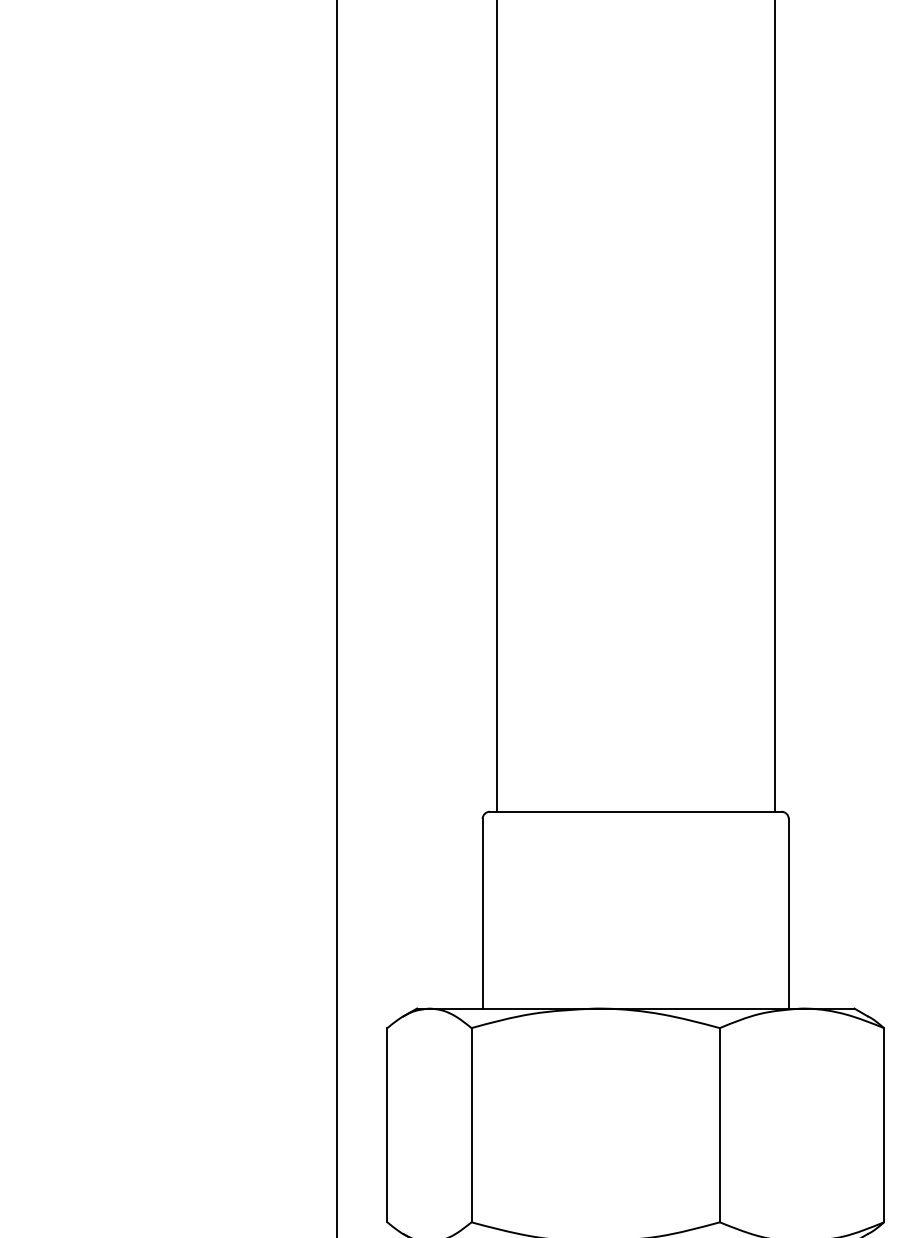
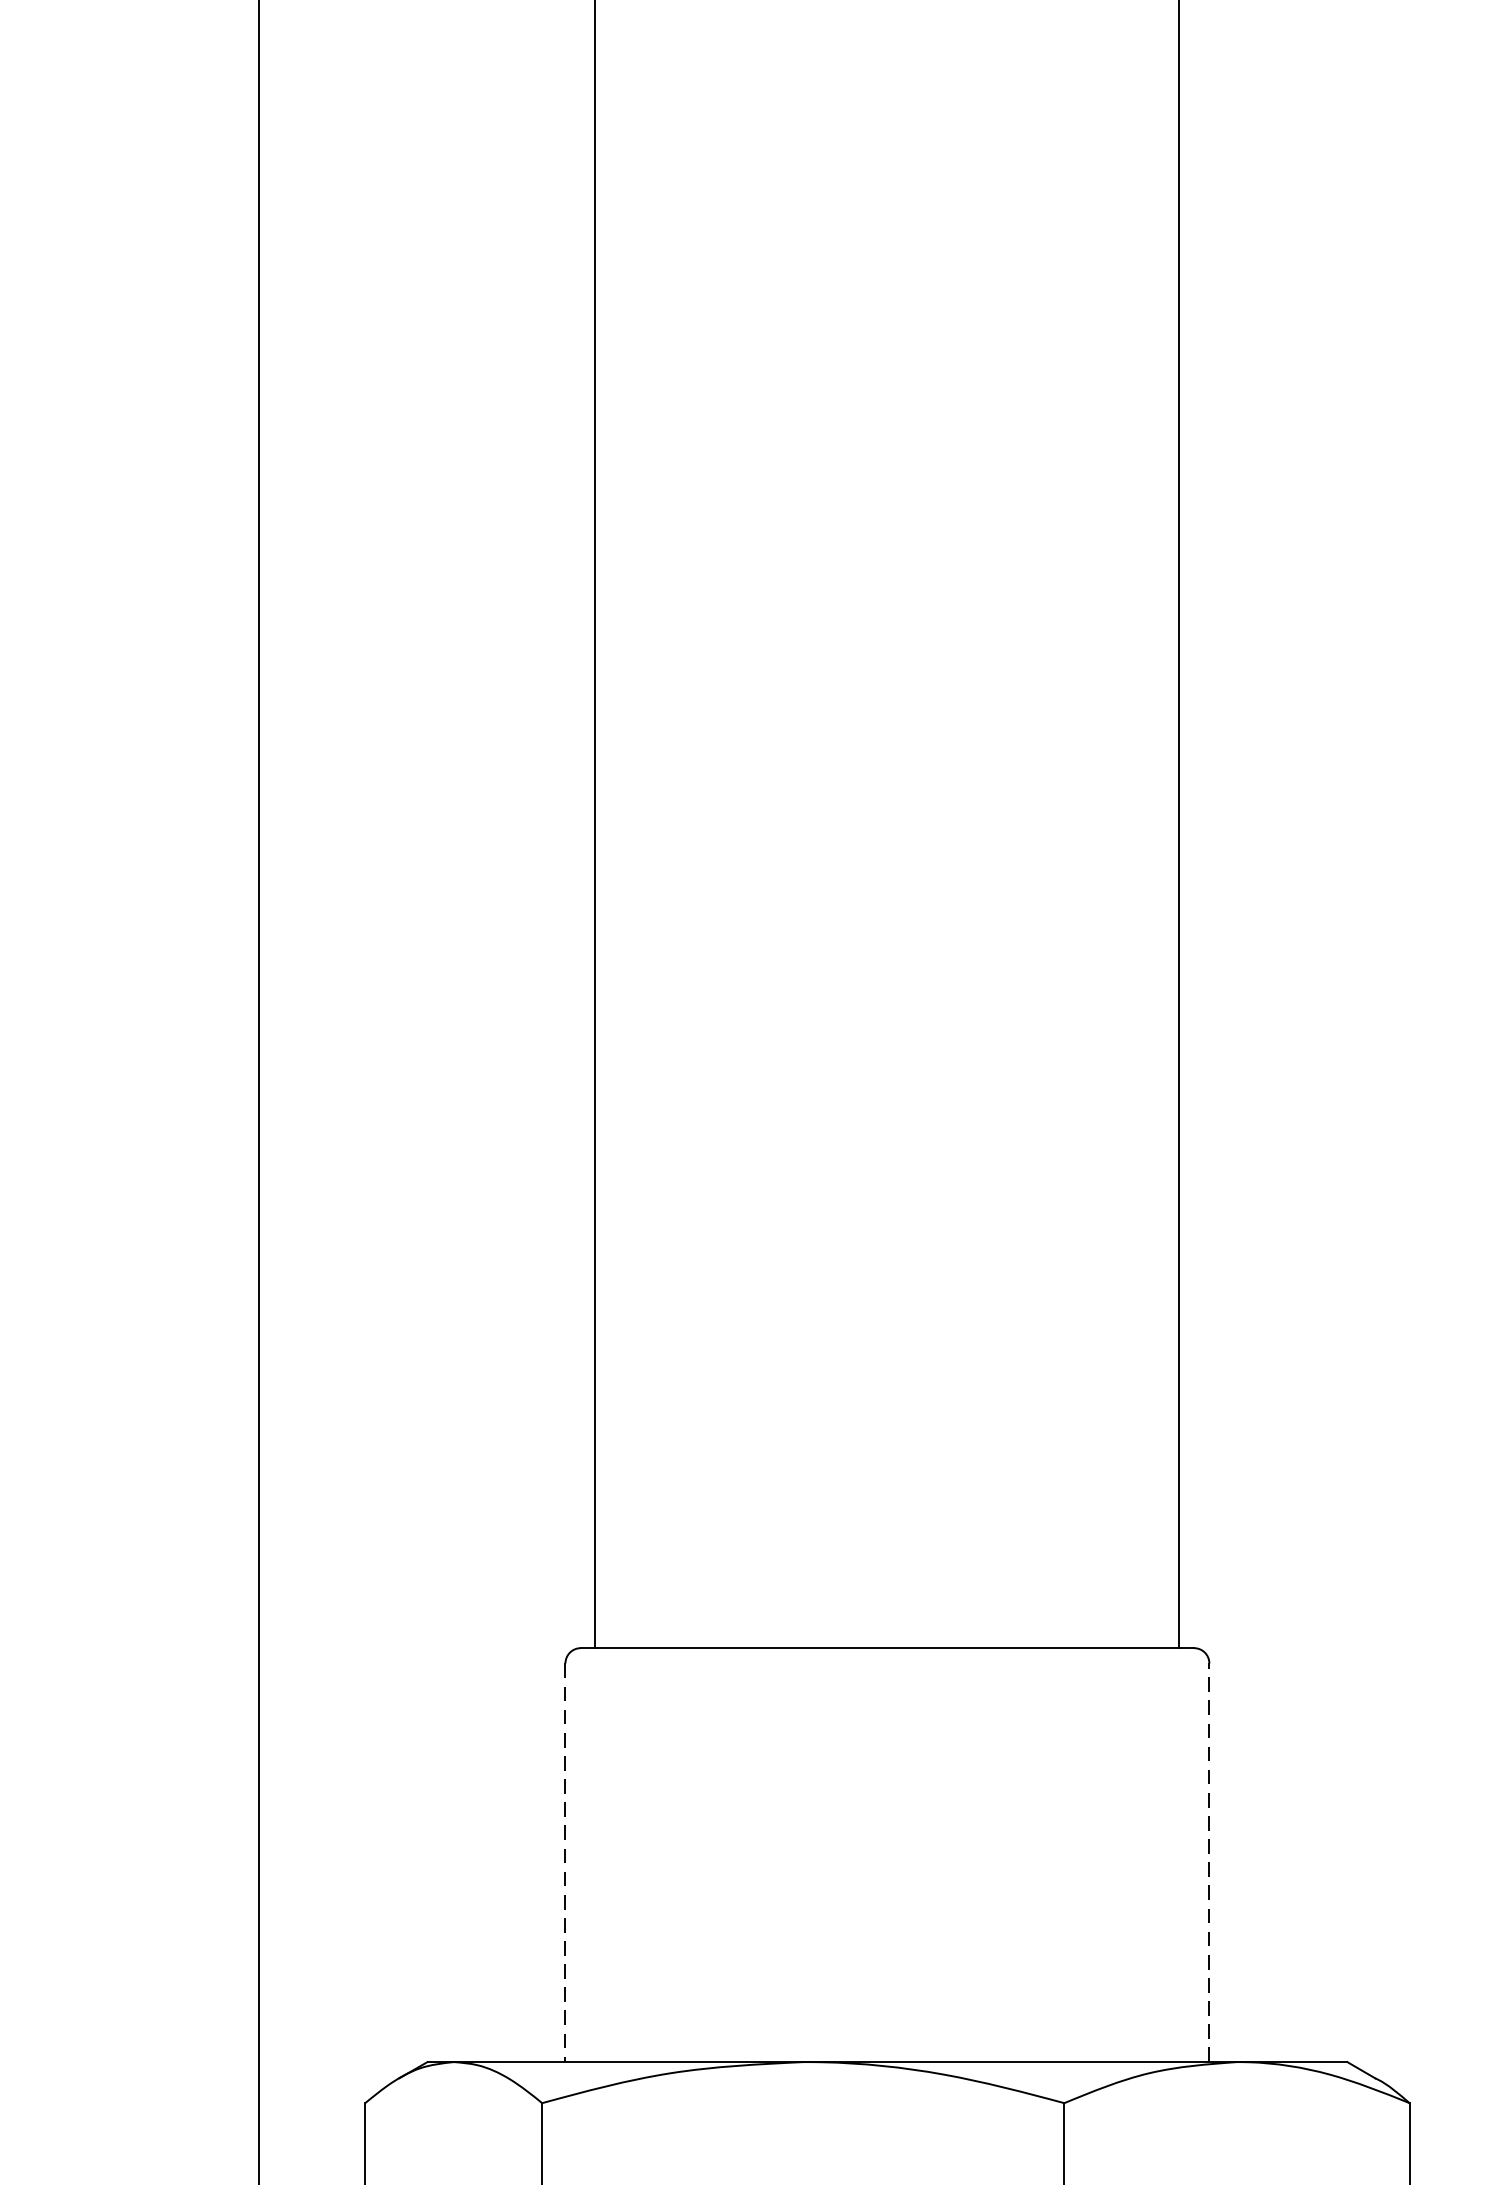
line: (482, 913) -> (565, 1862), solid -> dashed
line: (788, 913) -> (1208, 1862), solid -> dashed

